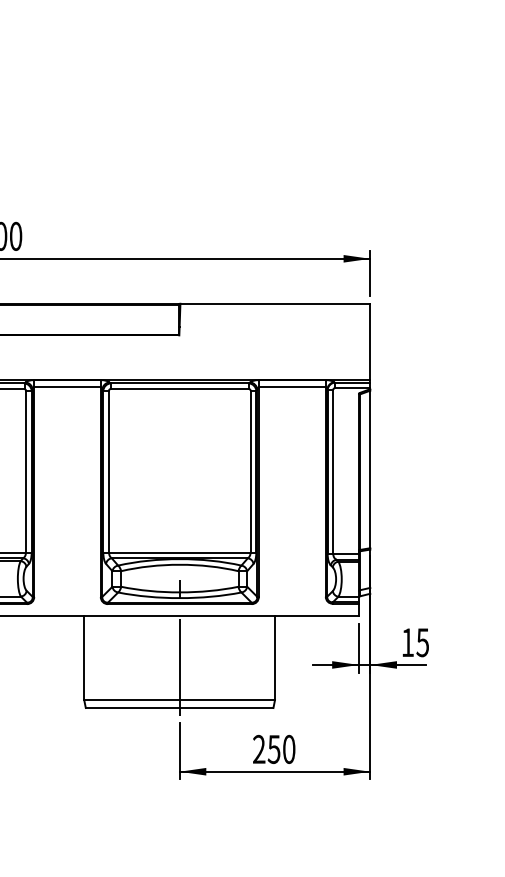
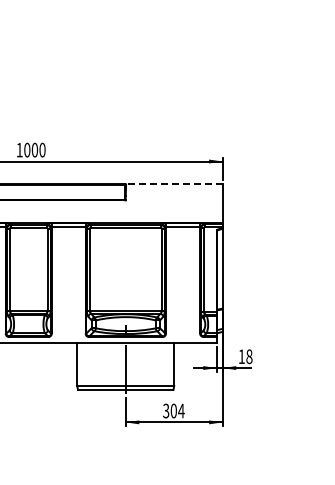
line: (273, 303) -> (173, 184), solid -> dashed
text: (422, 642) -> (249, 356), 15 -> 18
text: (273, 748) -> (173, 410), 250 -> 304

